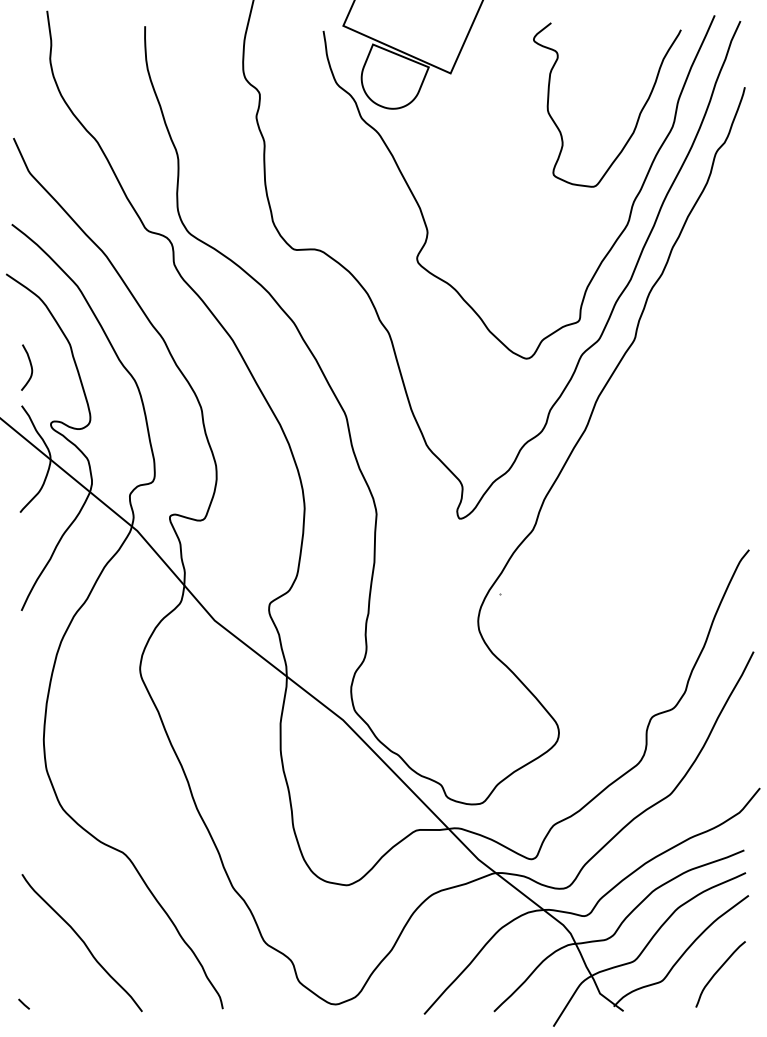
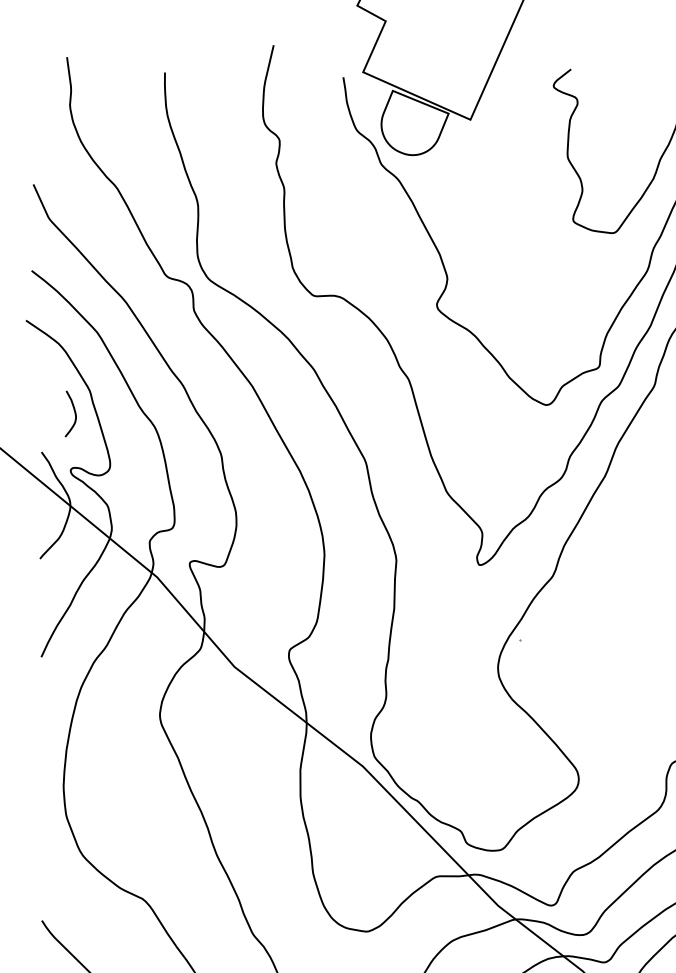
curve: (30, 367) -> (74, 413), moved

